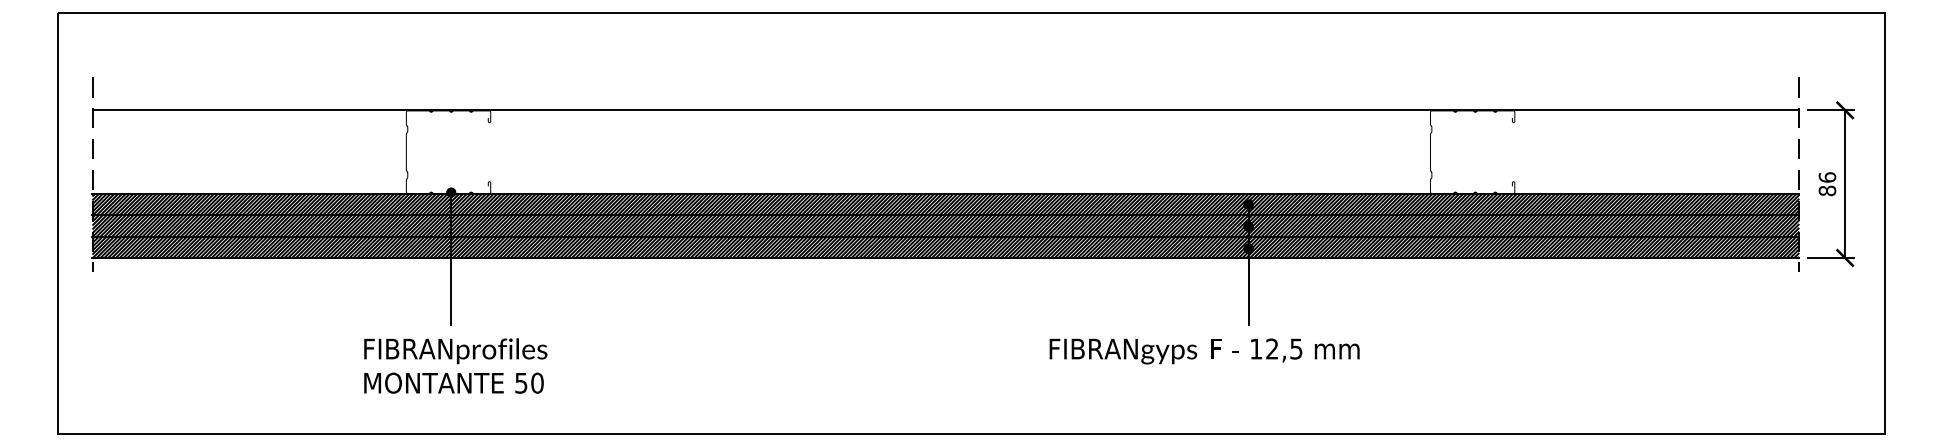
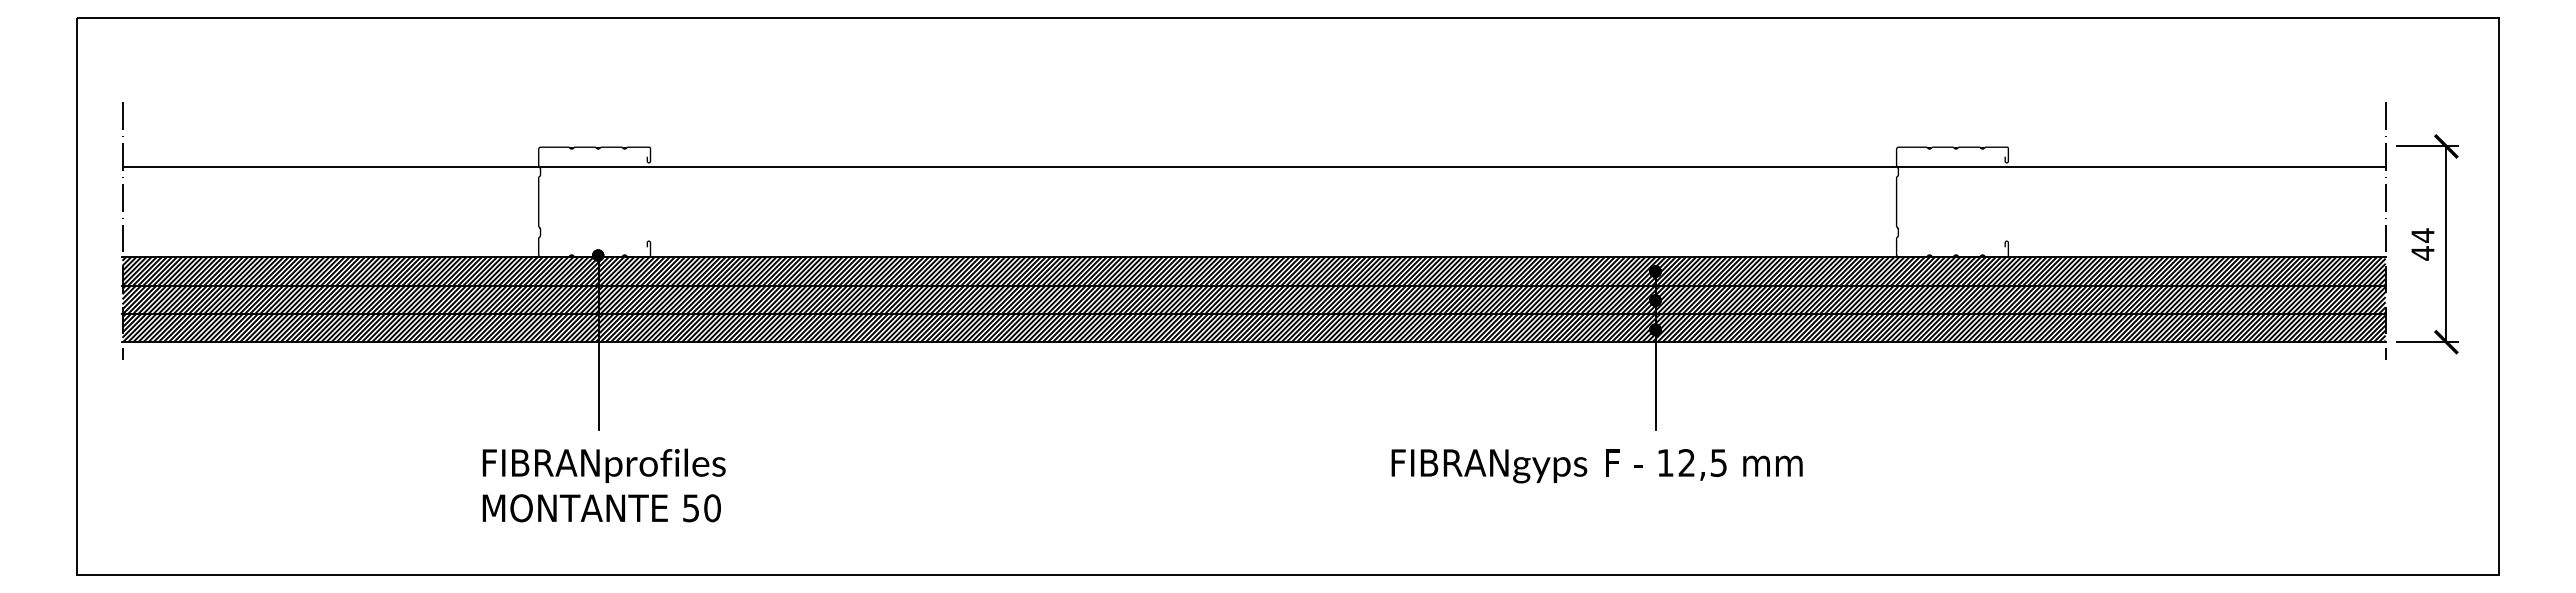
line: (945, 110) -> (1253, 166), moved
text: (1827, 184) -> (2422, 244), 86 -> 44

